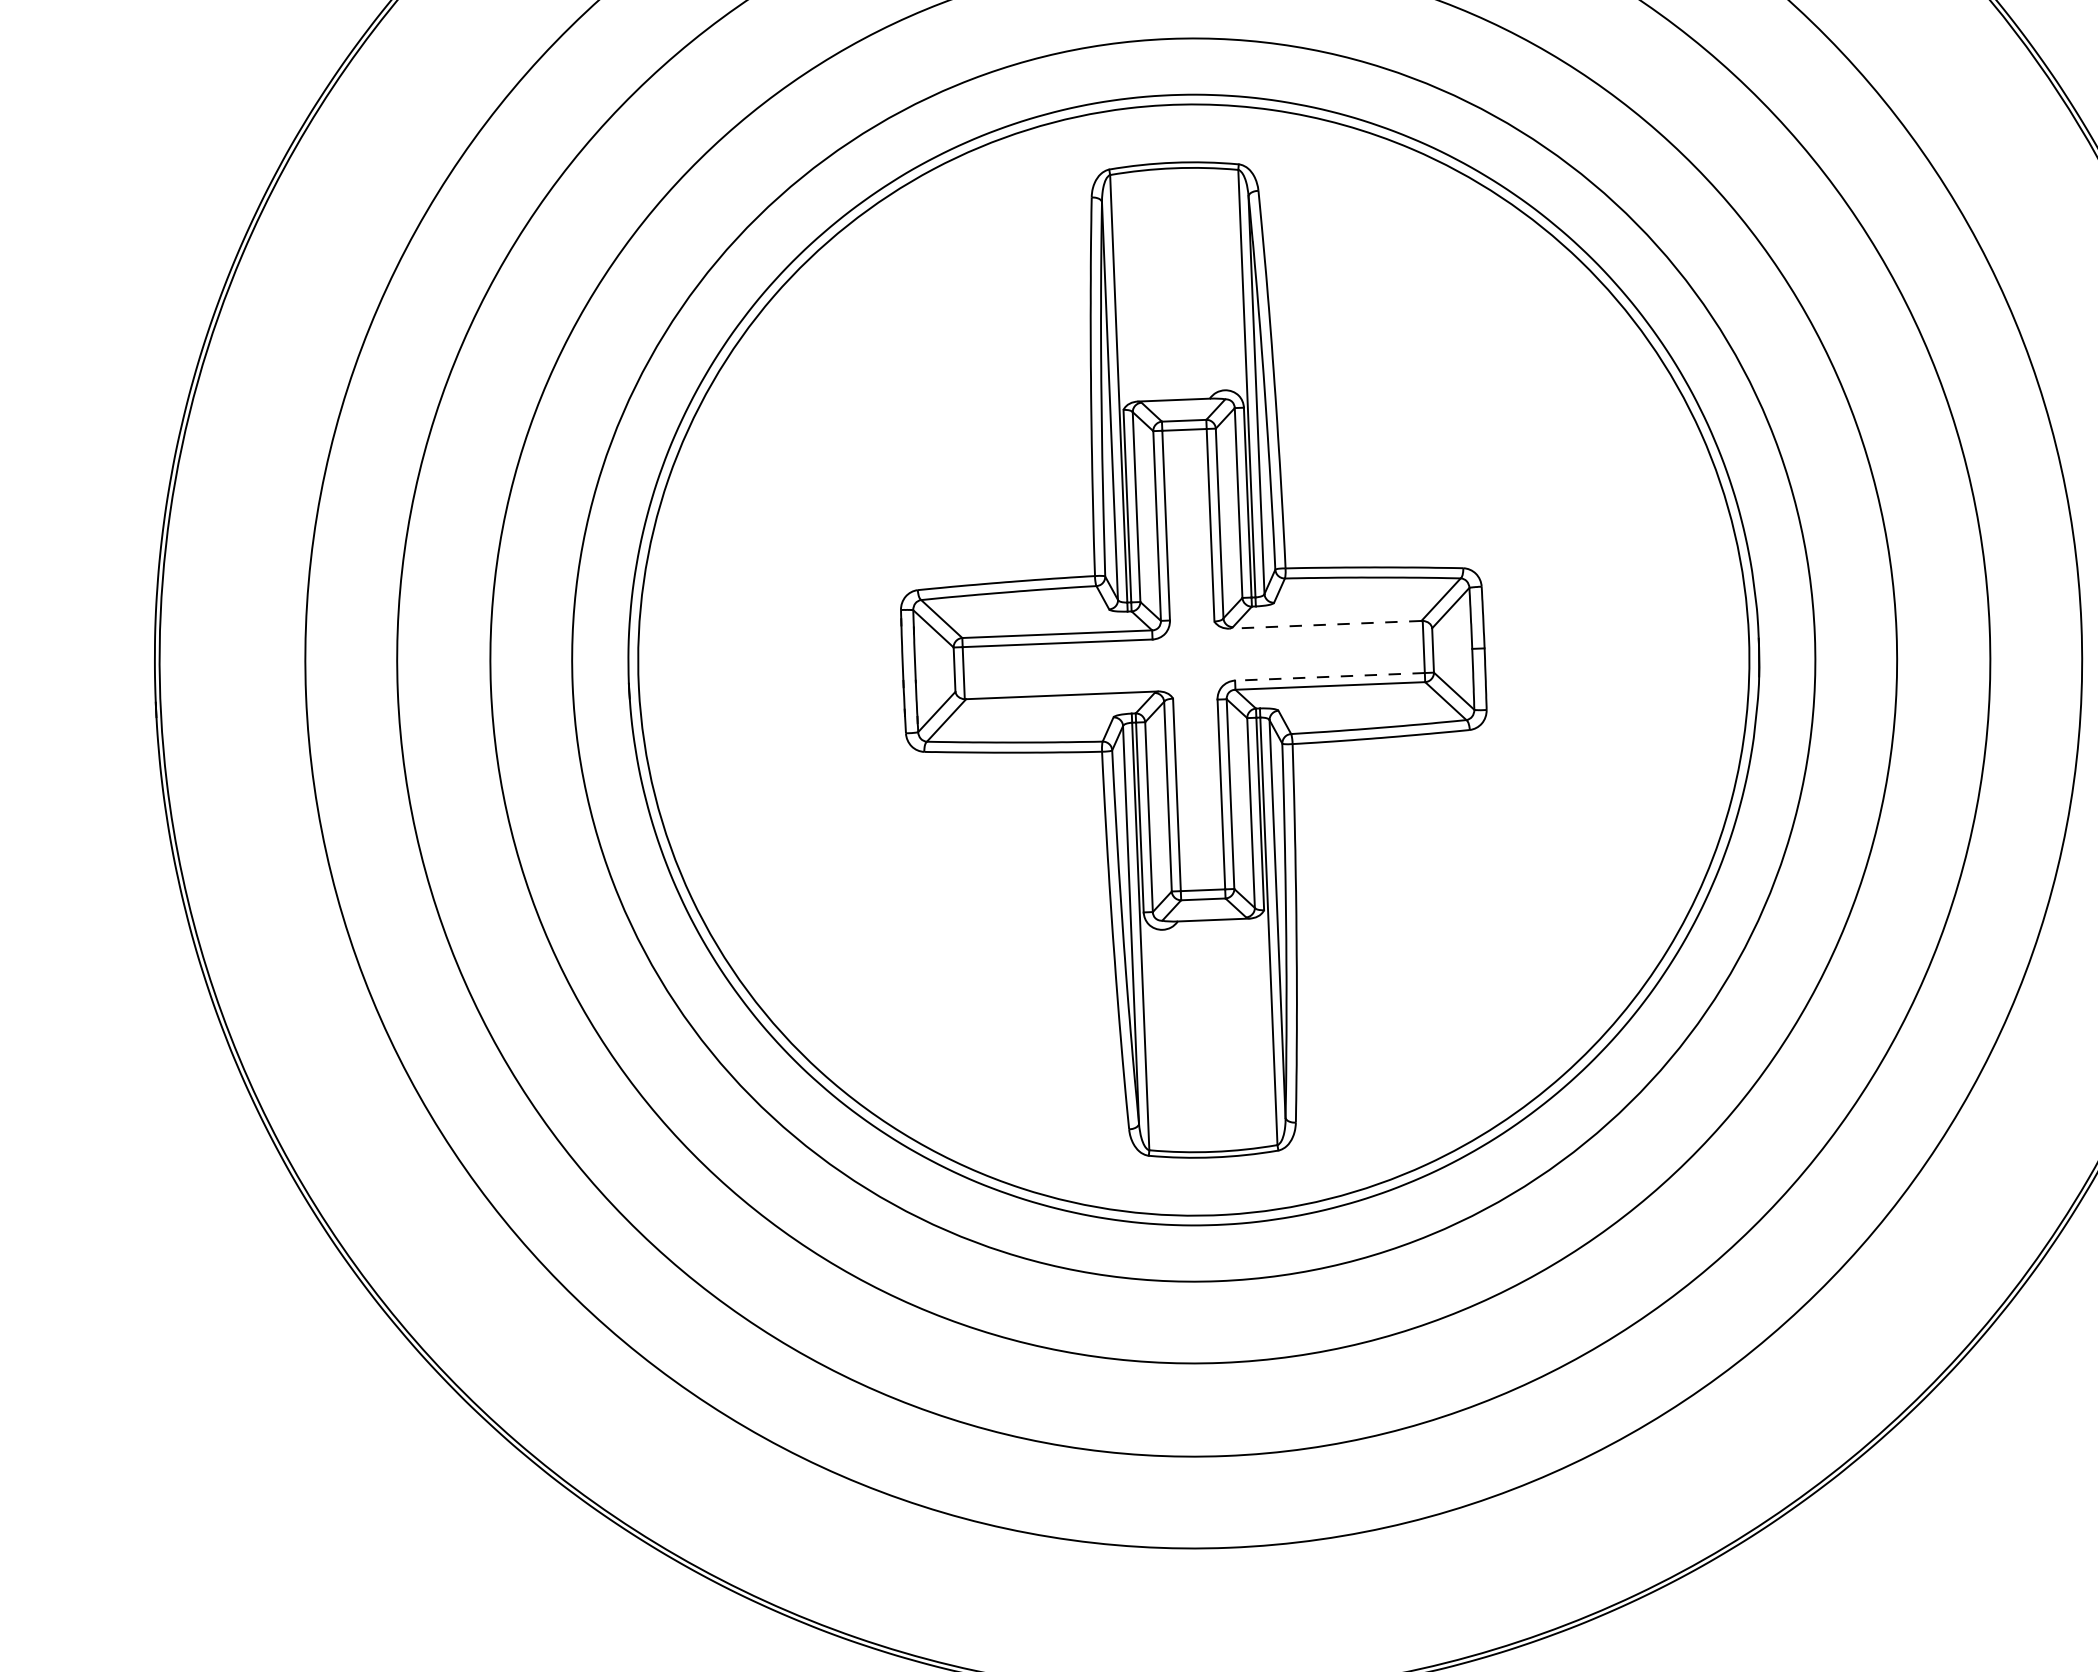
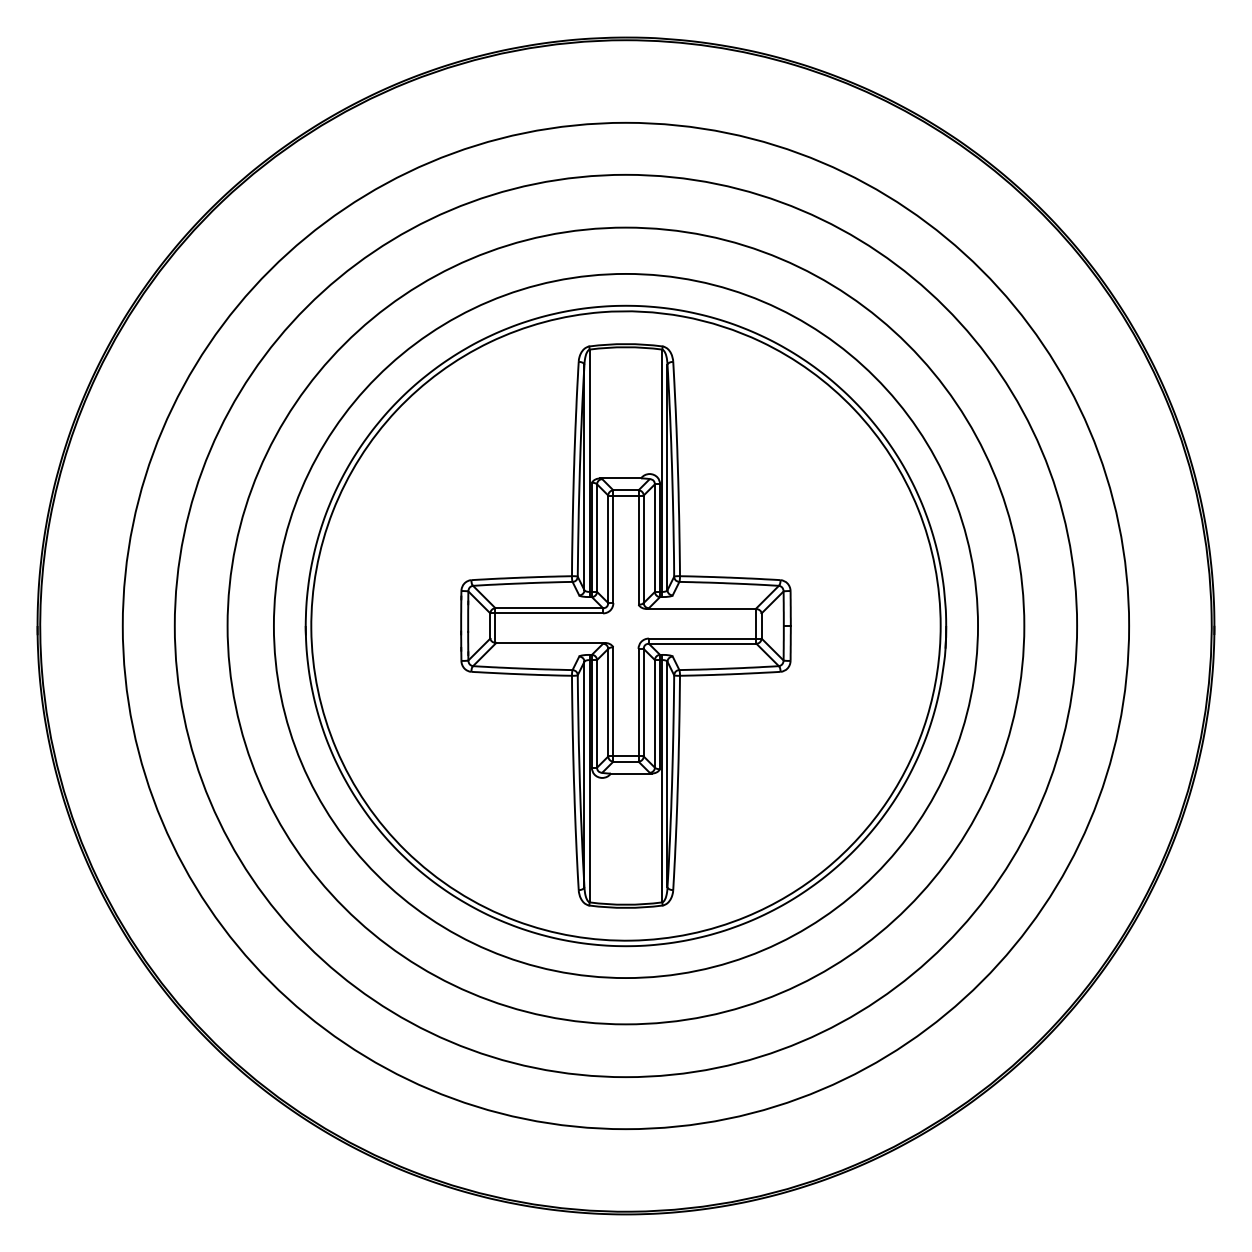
line: (1324, 625) -> (700, 609), dashed -> solid
line: (1329, 676) -> (702, 638), dashed -> solid

